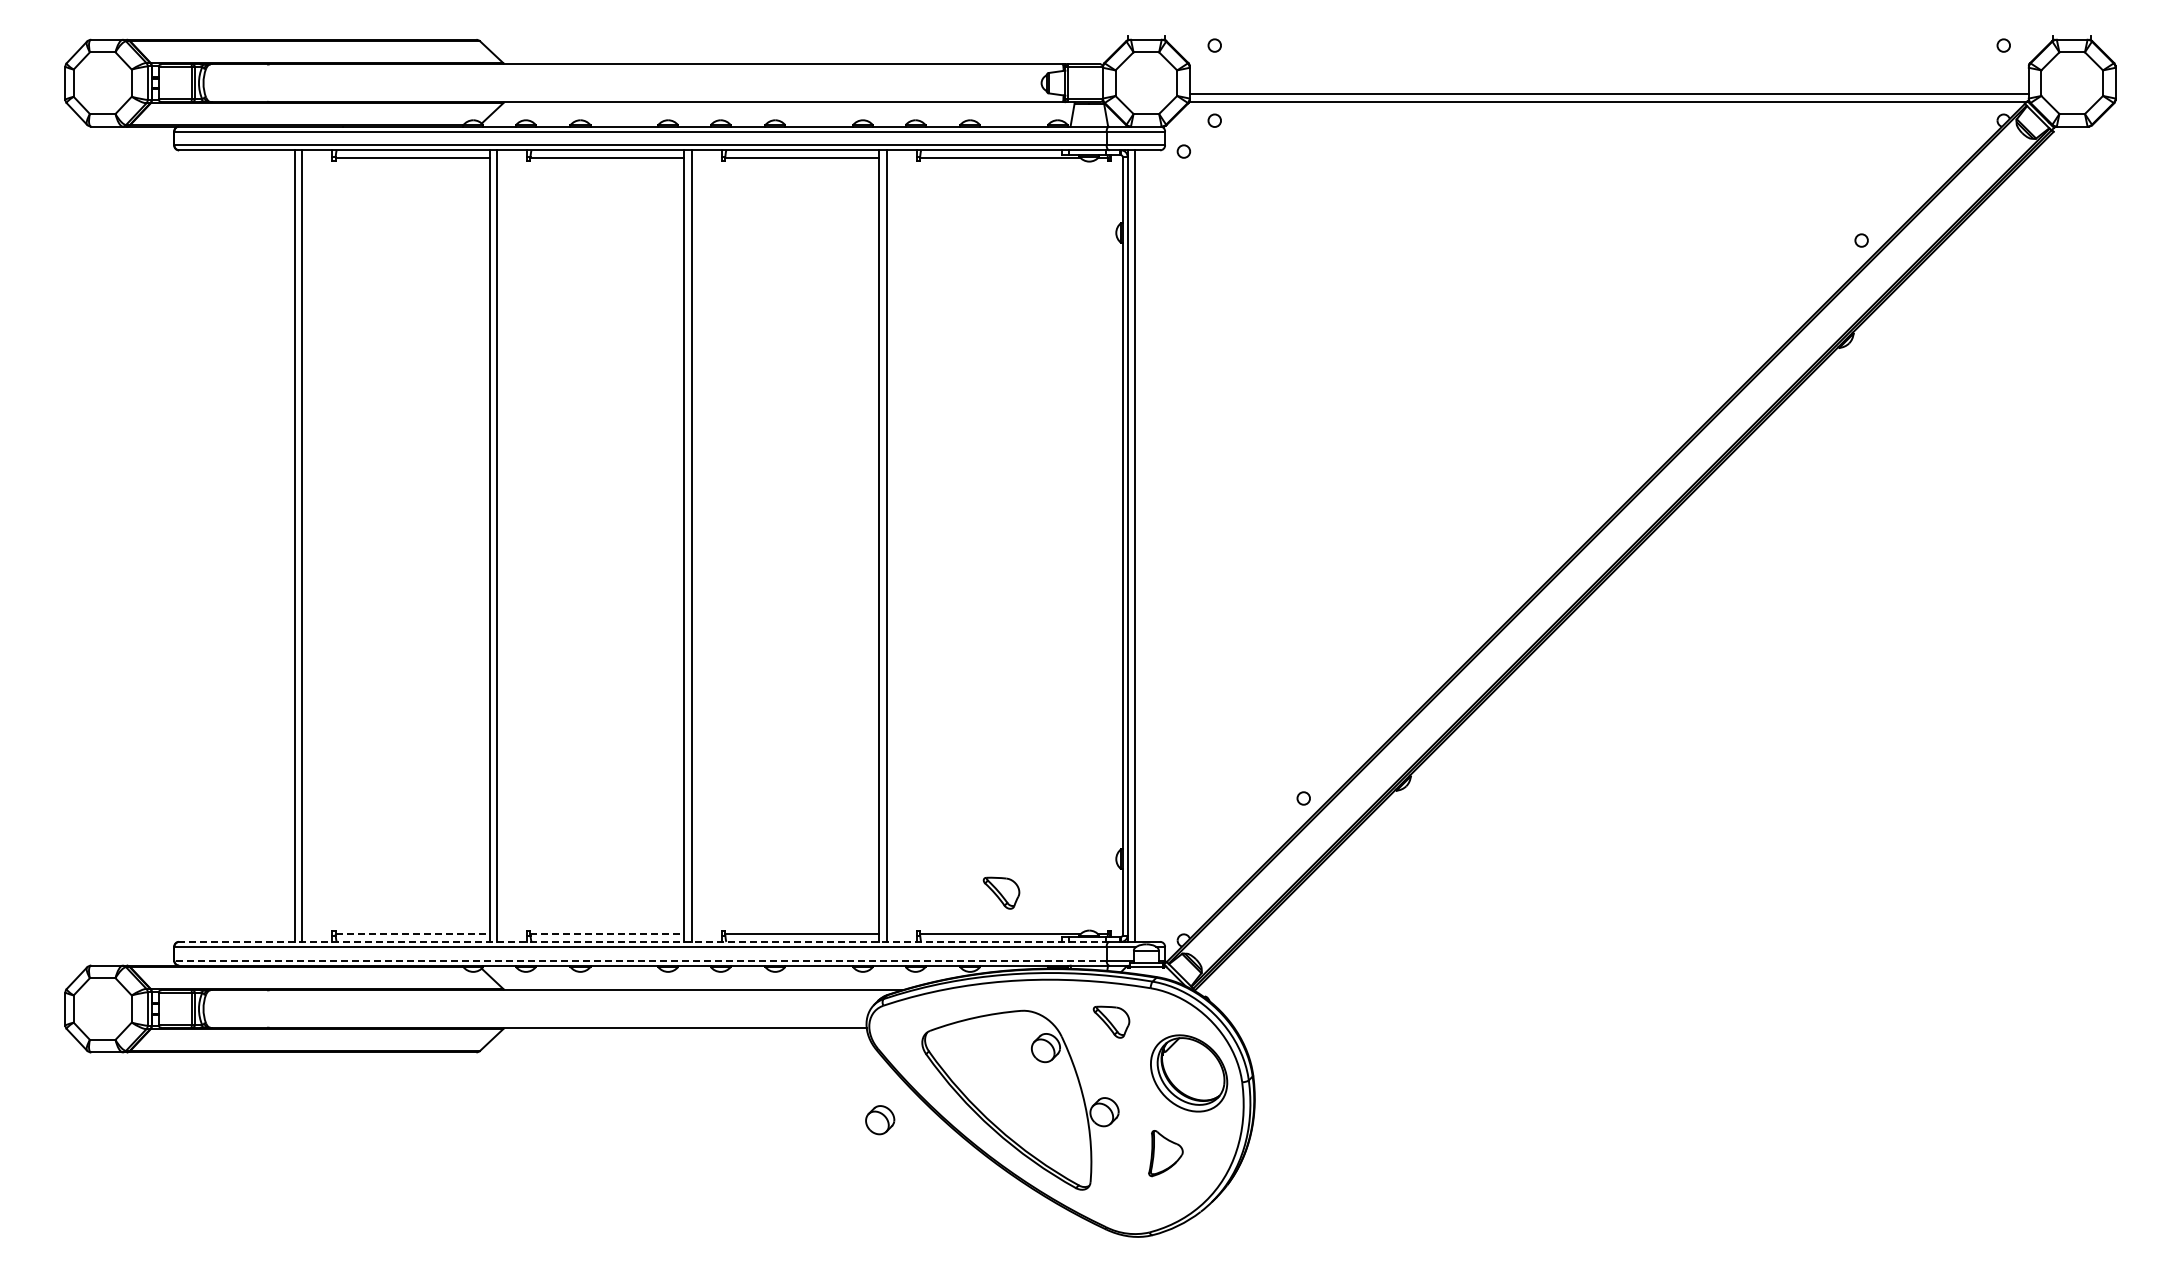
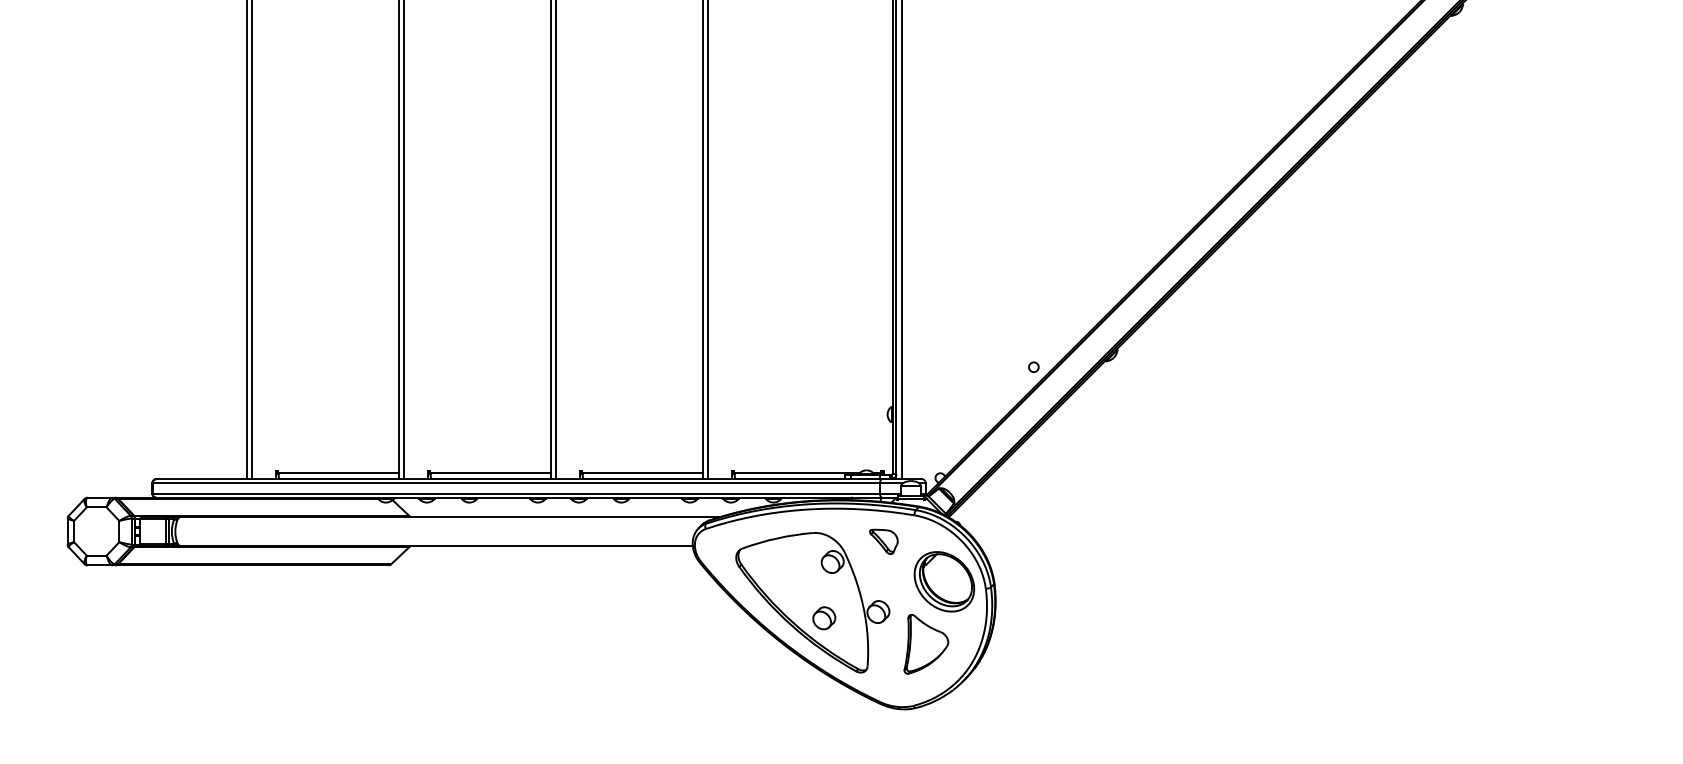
part: (1001, 892) -> (798, 440), removed
line: (412, 934) -> (338, 473), dashed -> solid
line: (607, 934) -> (490, 473), dashed -> solid
line: (643, 941) -> (518, 478), dashed -> solid
line: (640, 960) -> (516, 493), dashed -> solid
part: (880, 1120) -> (824, 618), moved
part: (1165, 1153) -> (925, 644), size x1.67

